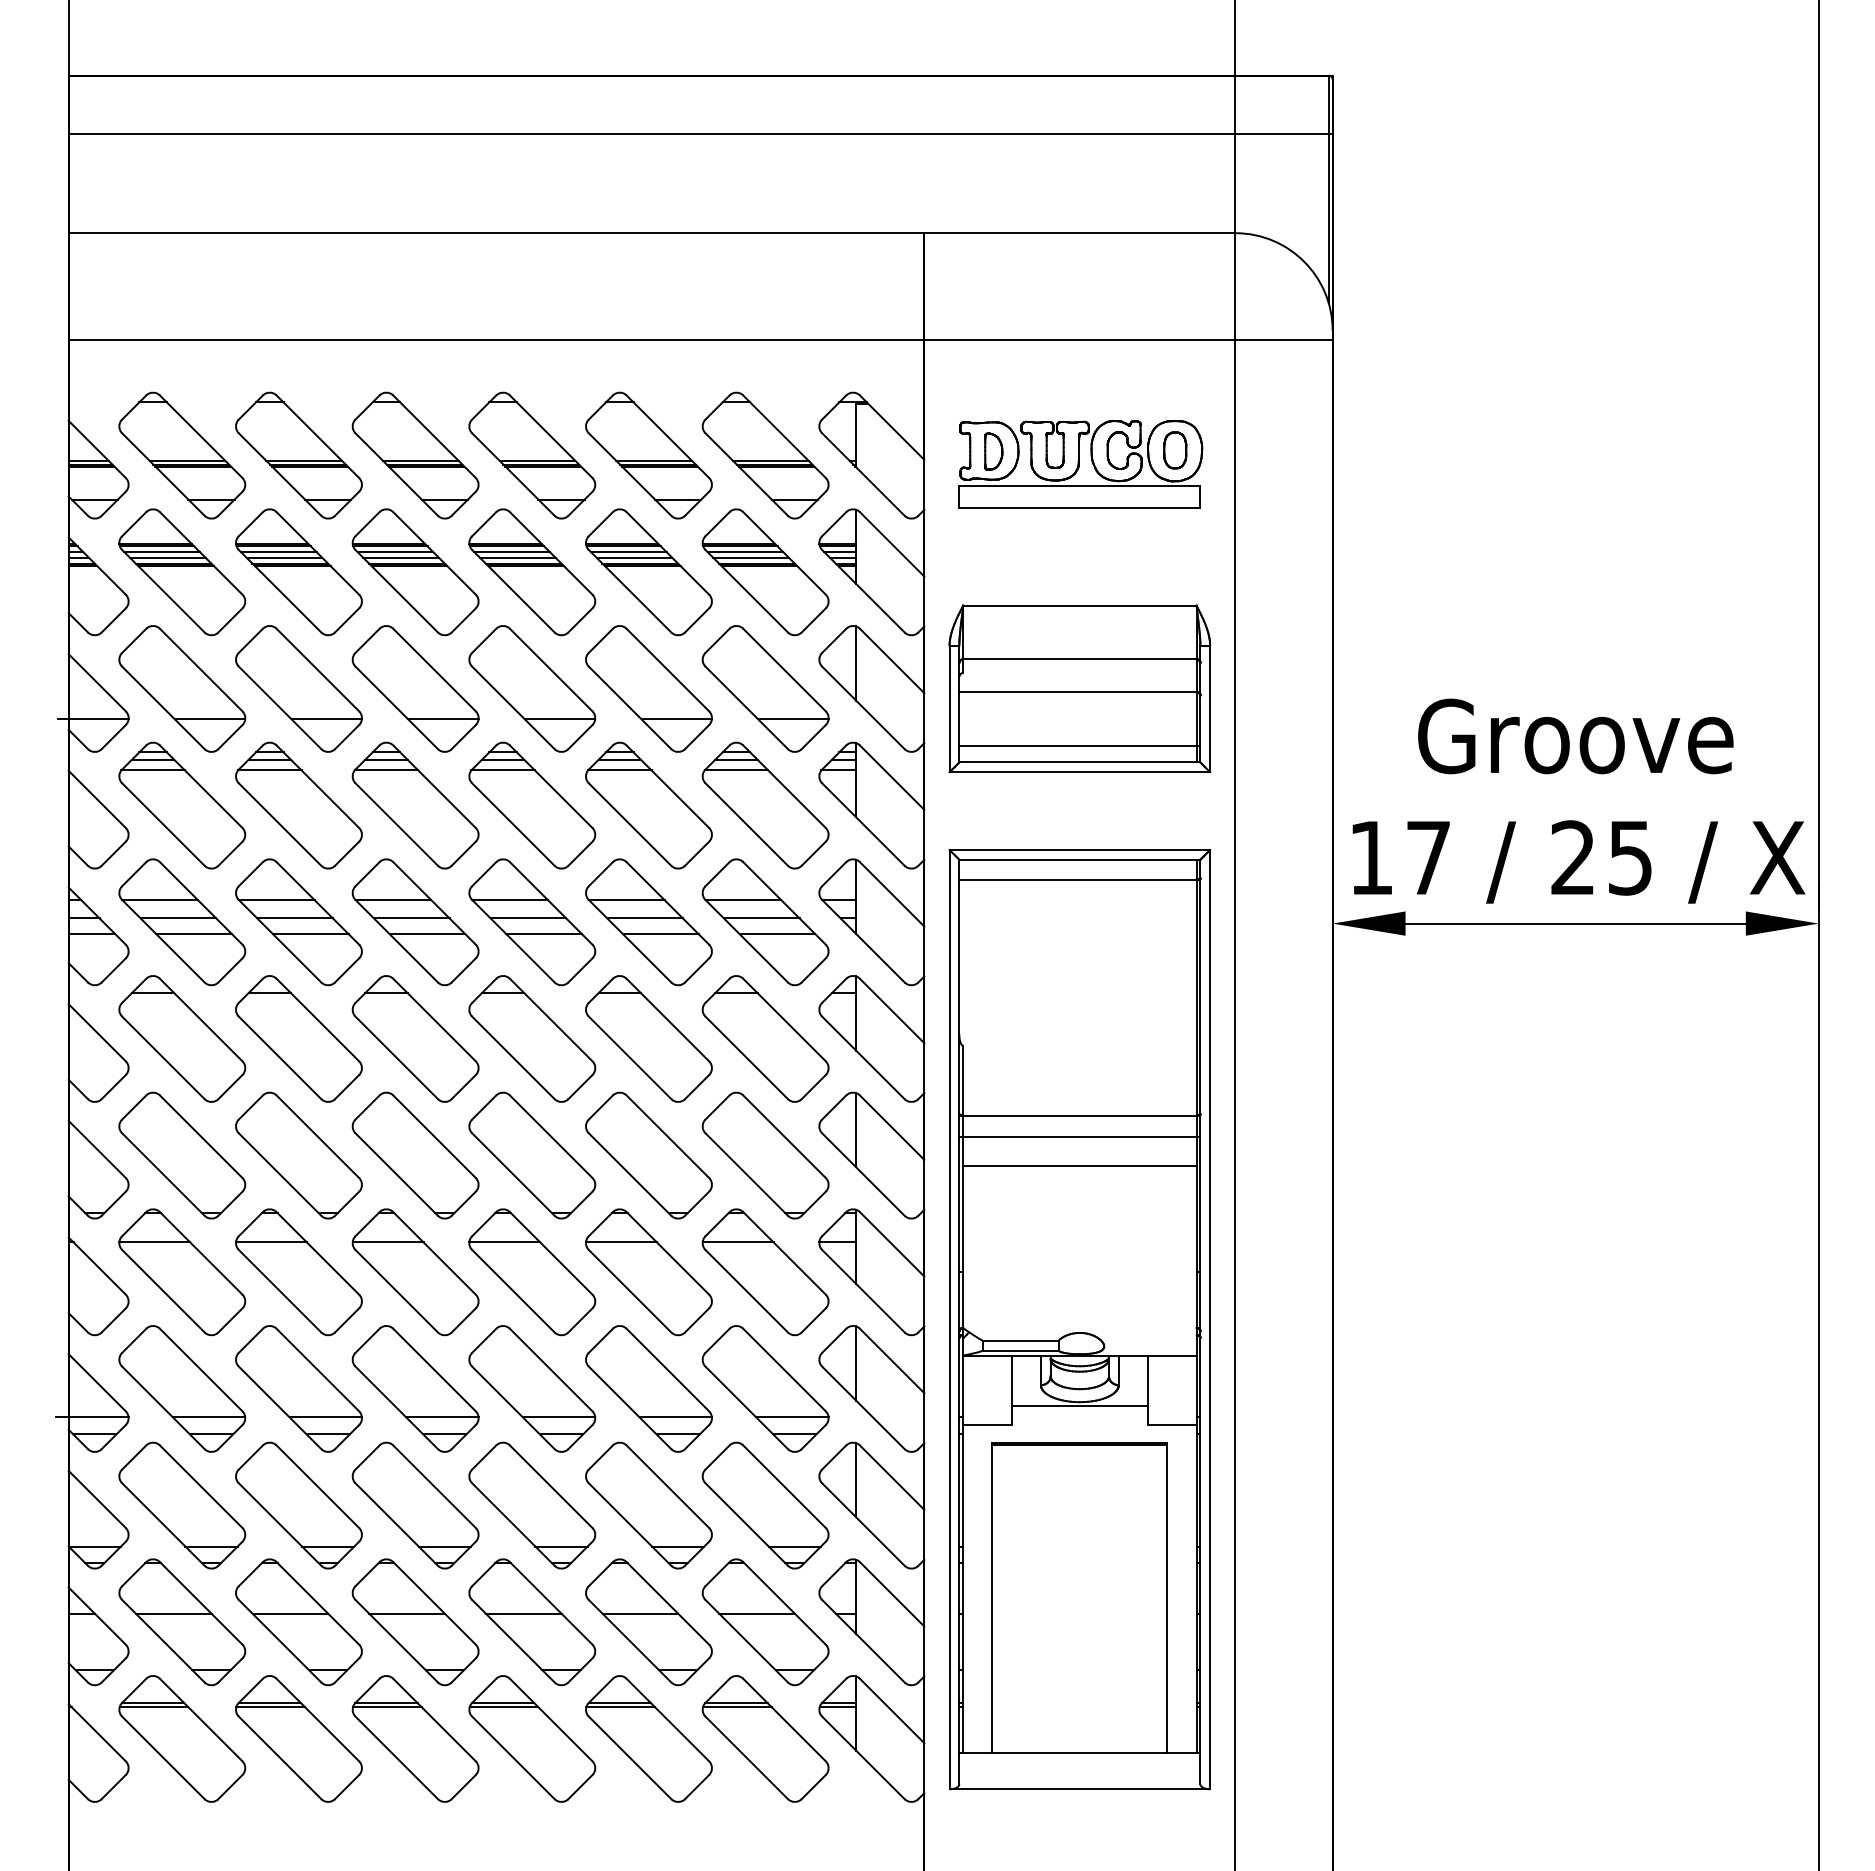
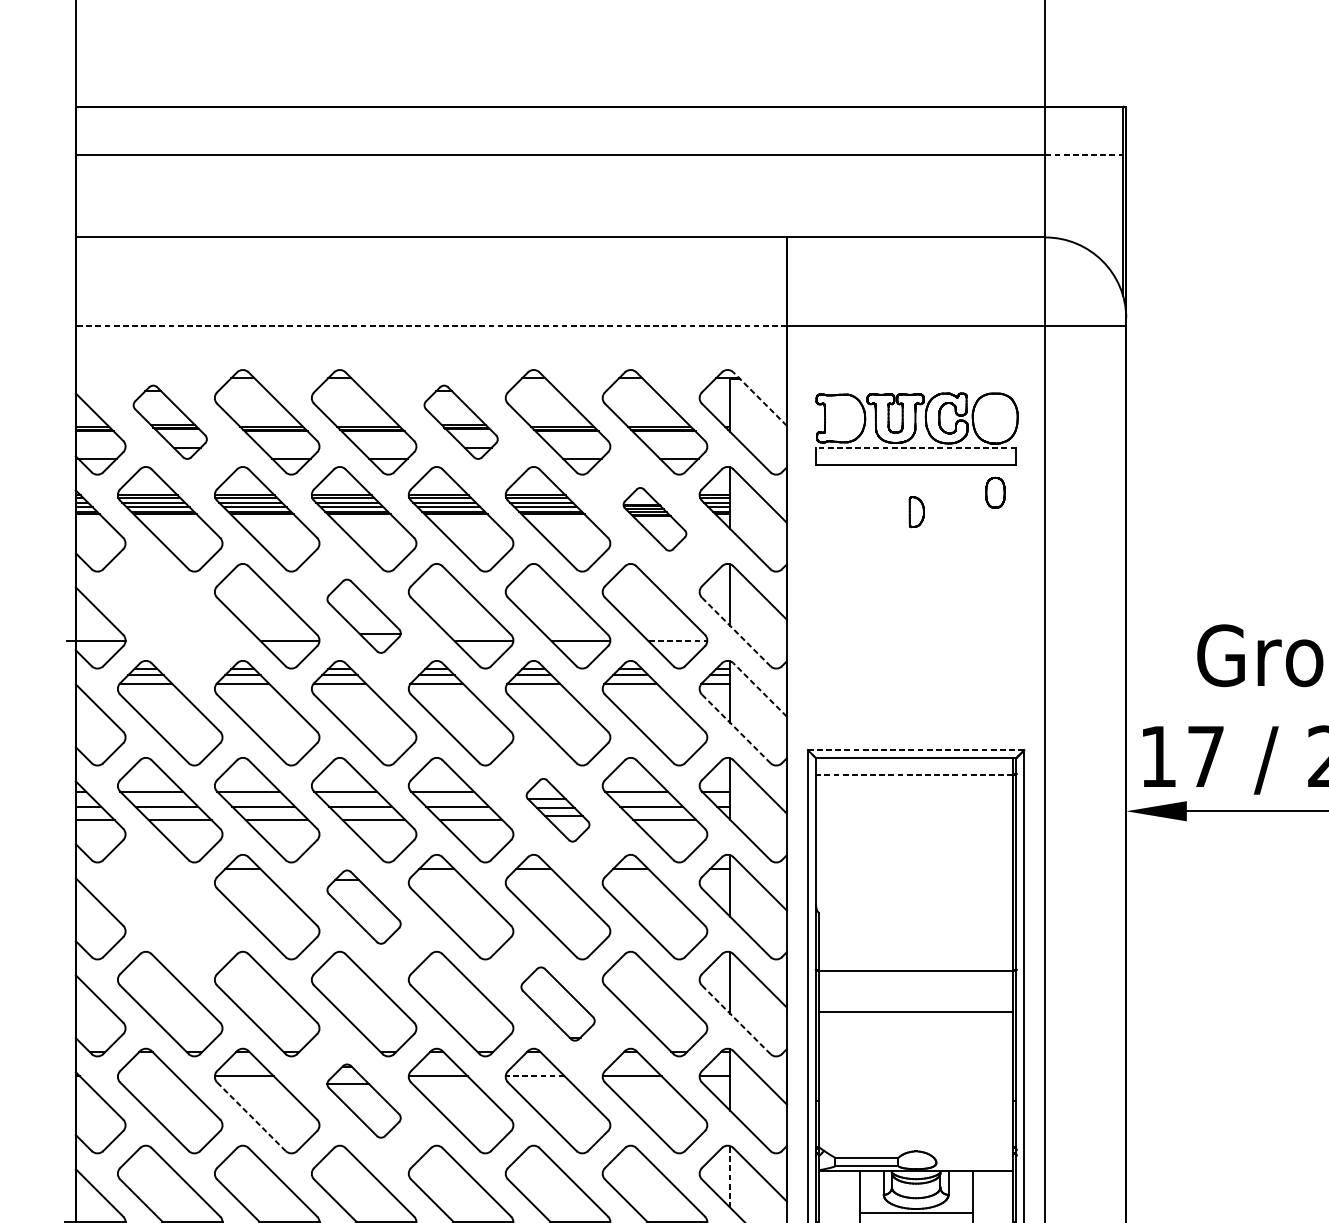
line: (1284, 134) -> (1086, 155), solid -> dashed
line: (496, 340) -> (431, 326), solid -> dashed
line: (891, 427) -> (759, 398), solid -> dashed
part: (1175, 450) -> (995, 492), moved
part: (993, 451) -> (916, 511), moved
part: (182, 455) -> (170, 422), size x0.7
part: (532, 455) -> (461, 422), size x0.7
line: (1079, 485) -> (915, 447), solid -> dashed
part: (765, 572) -> (654, 519), size x0.6
part: (182, 688) -> (170, 615), removed
part: (415, 688) -> (364, 615), size x0.7
part: (1079, 688) -> (915, 615), removed
line: (863, 708) -> (736, 632), solid -> dashed
line: (793, 719) -> (678, 641), solid -> dashed
line: (891, 777) -> (759, 689), solid -> dashed
line: (863, 824) -> (736, 728), solid -> dashed
line: (1080, 849) -> (916, 749), solid -> dashed
line: (1077, 879) -> (914, 774), solid -> dashed
part: (648, 922) -> (557, 810), size x0.6
part: (182, 1038) -> (170, 906), removed
part: (415, 1038) -> (364, 906), size x0.7
line: (1079, 1136) -> (915, 988), removed
part: (648, 1155) -> (557, 1003), size x0.7
line: (863, 1174) -> (736, 1019), solid -> dashed
line: (154, 1242) -> (147, 1076), removed
line: (620, 1242) -> (534, 1076), solid -> dashed
part: (415, 1272) -> (364, 1101), size x0.7
line: (280, 1291) -> (251, 1117), solid -> dashed
line: (856, 1363) -> (730, 1176), solid -> dashed

